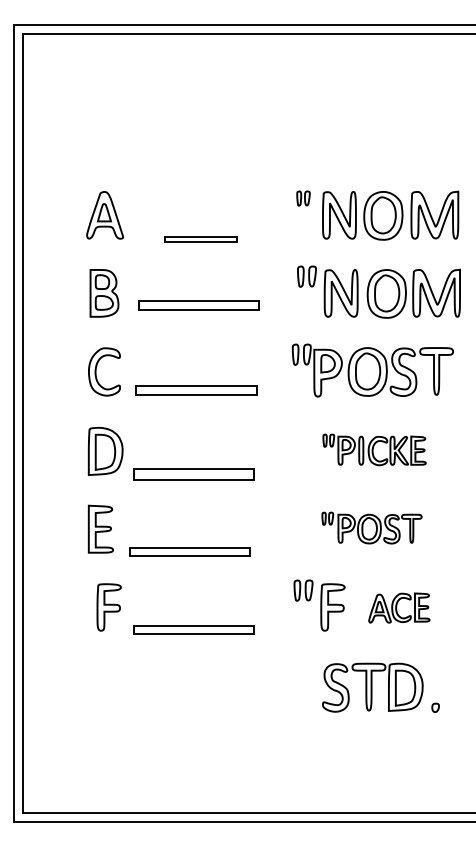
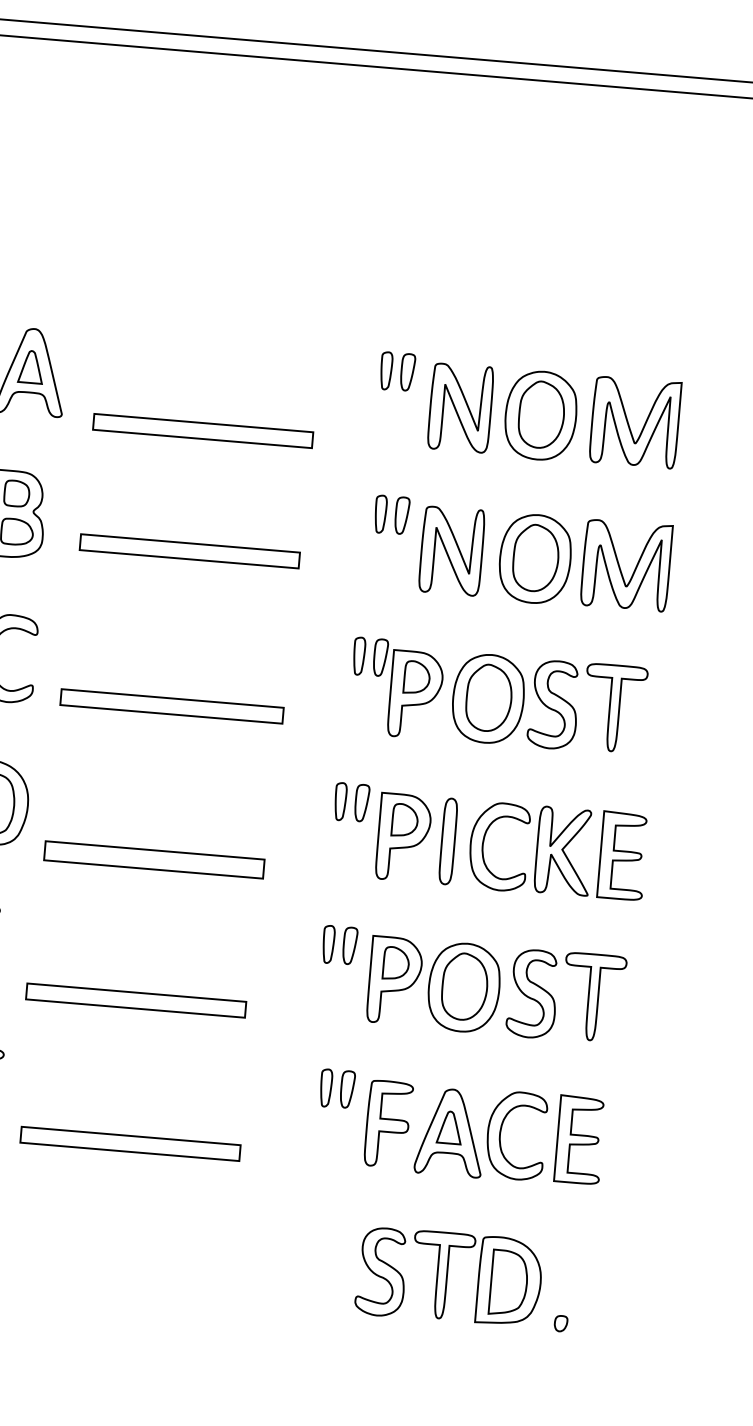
part: (303, 198) -> (397, 371), size x1.43
part: (200, 239) -> (202, 430), size x1.67
part: (374, 449) -> (488, 841), size x1.67
part: (371, 527) -> (471, 983), size x1.67
part: (399, 607) -> (510, 1134), size x1.67

